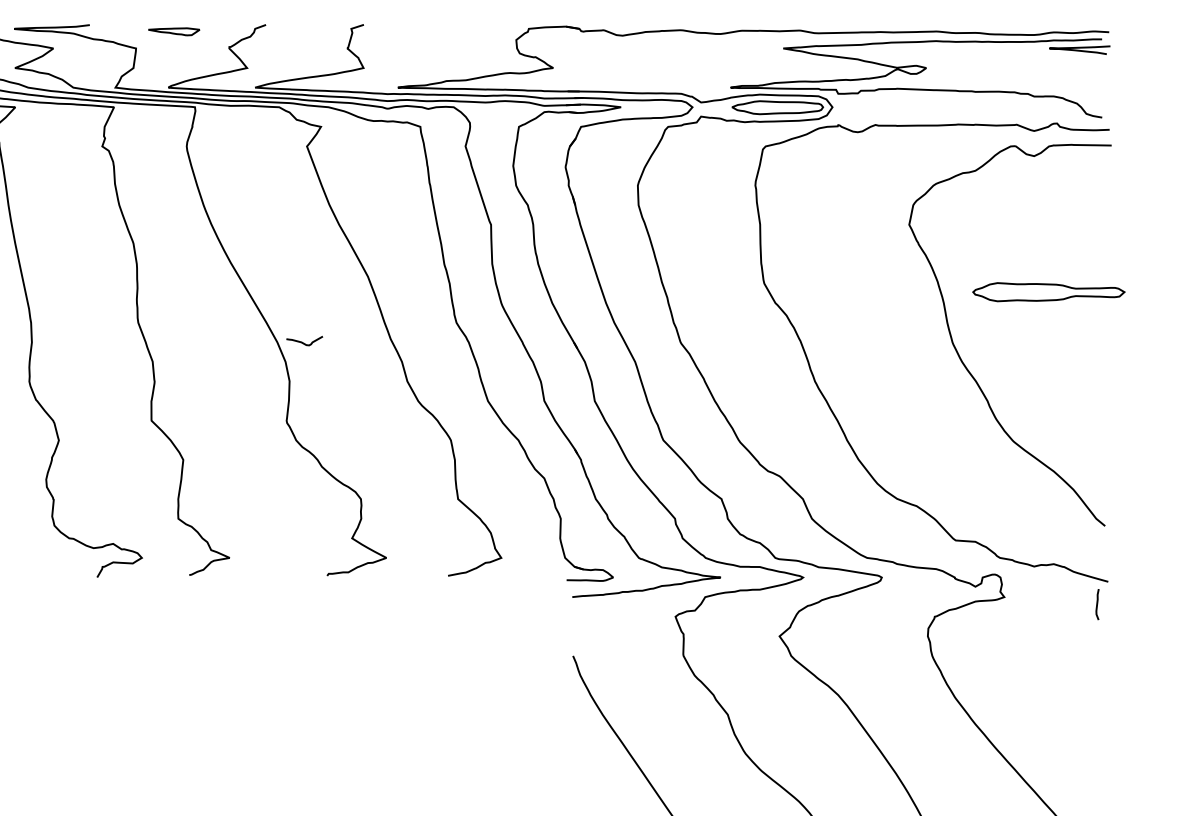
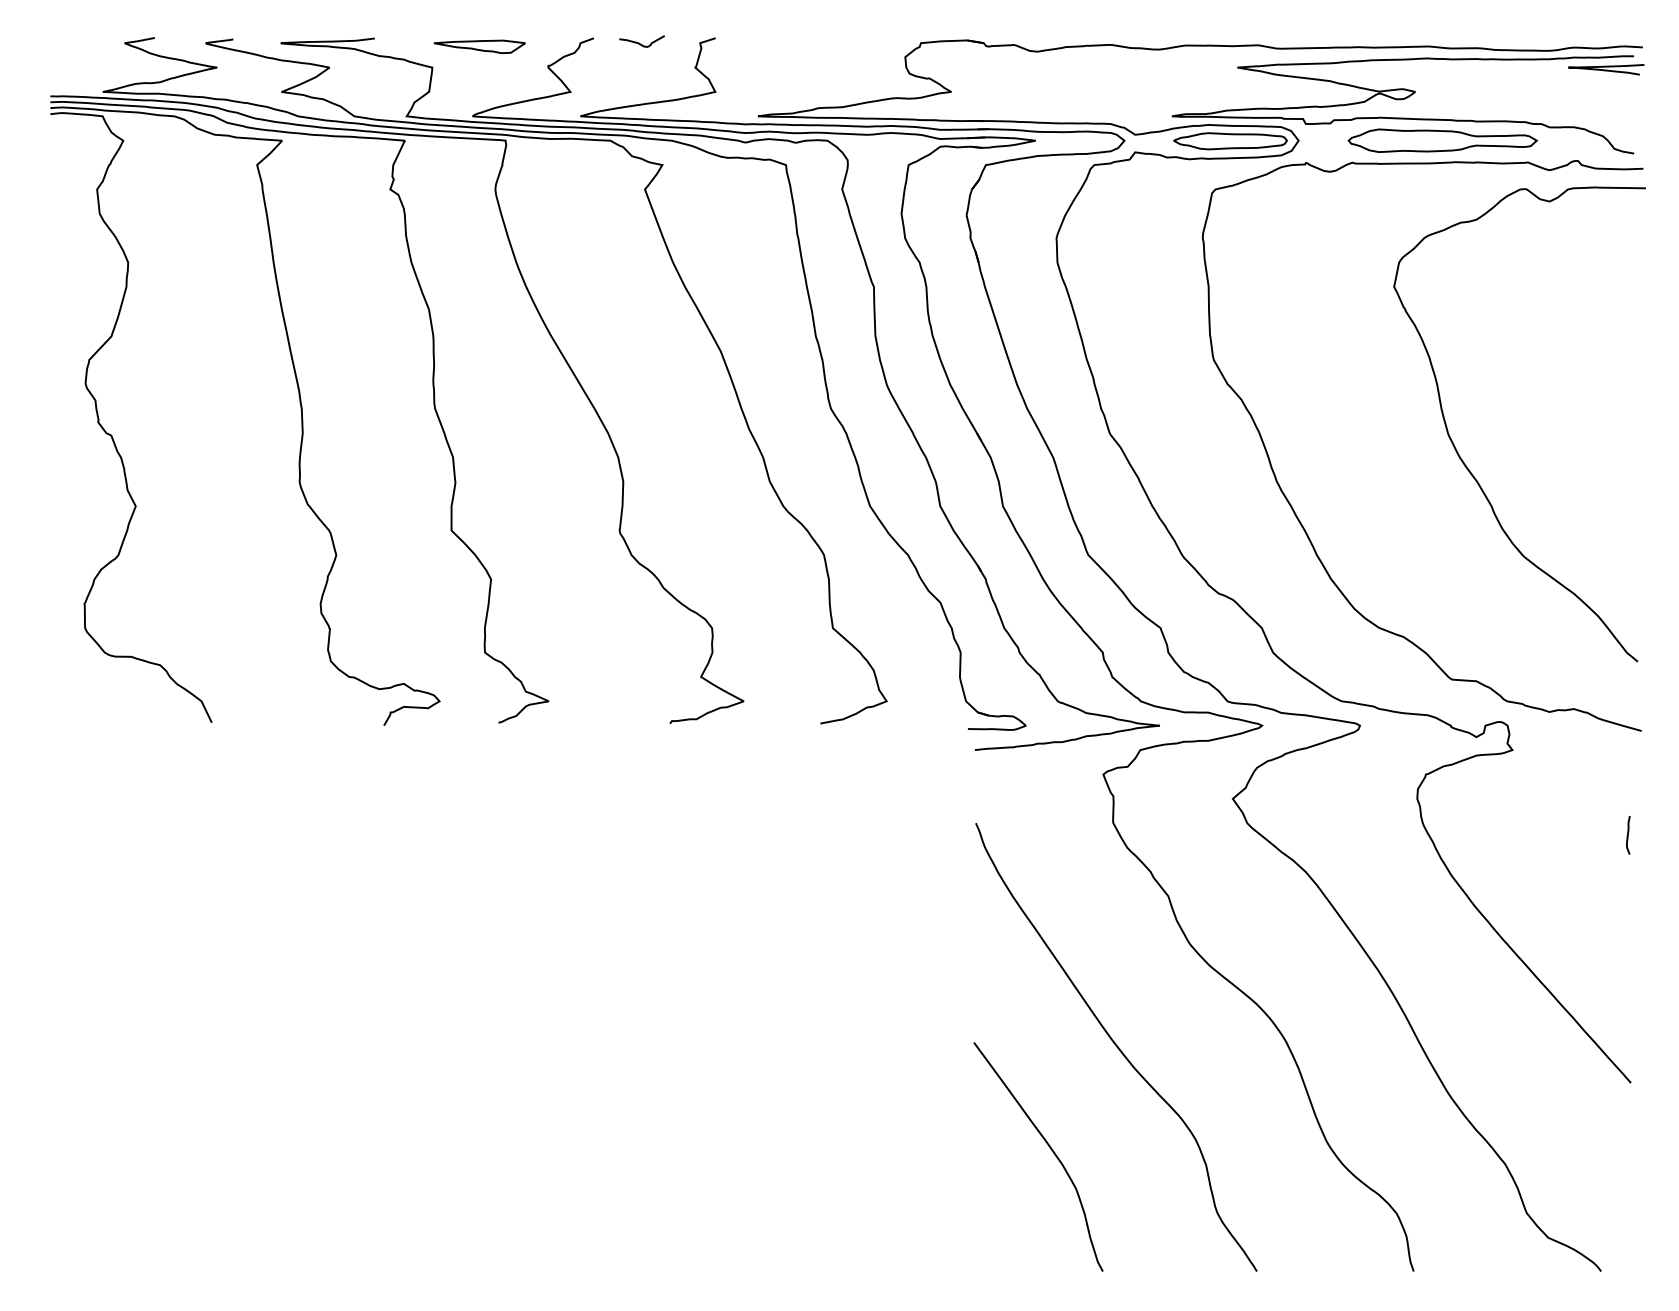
part: (173, 31) -> (479, 46), size x1.43
part: (1048, 291) -> (1442, 140), moved
curve: (302, 341) -> (639, 42), moved
curve: (1097, 604) -> (1628, 835), moved

